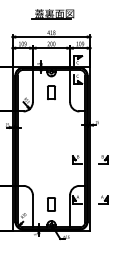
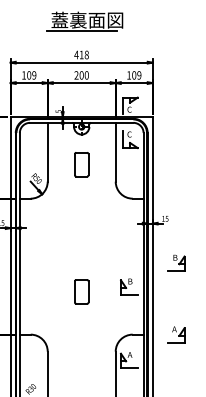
part: (103, 159) -> (176, 262), moved
part: (103, 199) -> (176, 333), moved
part: (51, 204) -> (81, 291), moved

